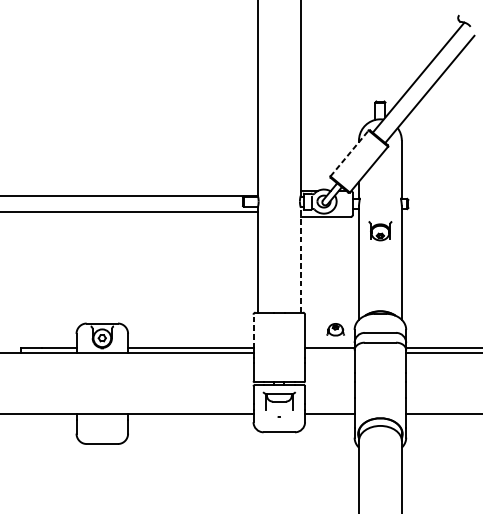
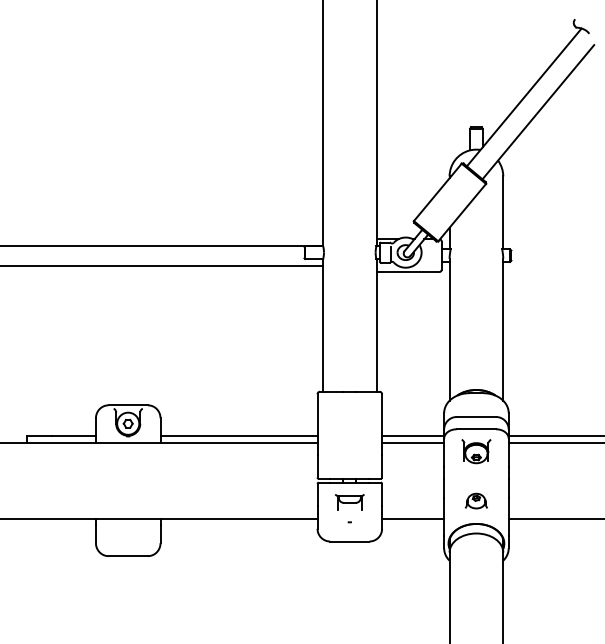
line: (350, 153) -> (438, 192), dashed -> solid
part: (380, 231) -> (476, 451), moved
line: (300, 259) -> (376, 325), dashed -> solid
part: (334, 329) -> (475, 500), moved
line: (253, 330) -> (317, 414), dashed -> solid
line: (330, 353) -> (413, 442), added
part: (279, 401) -> (349, 502), size x0.71

